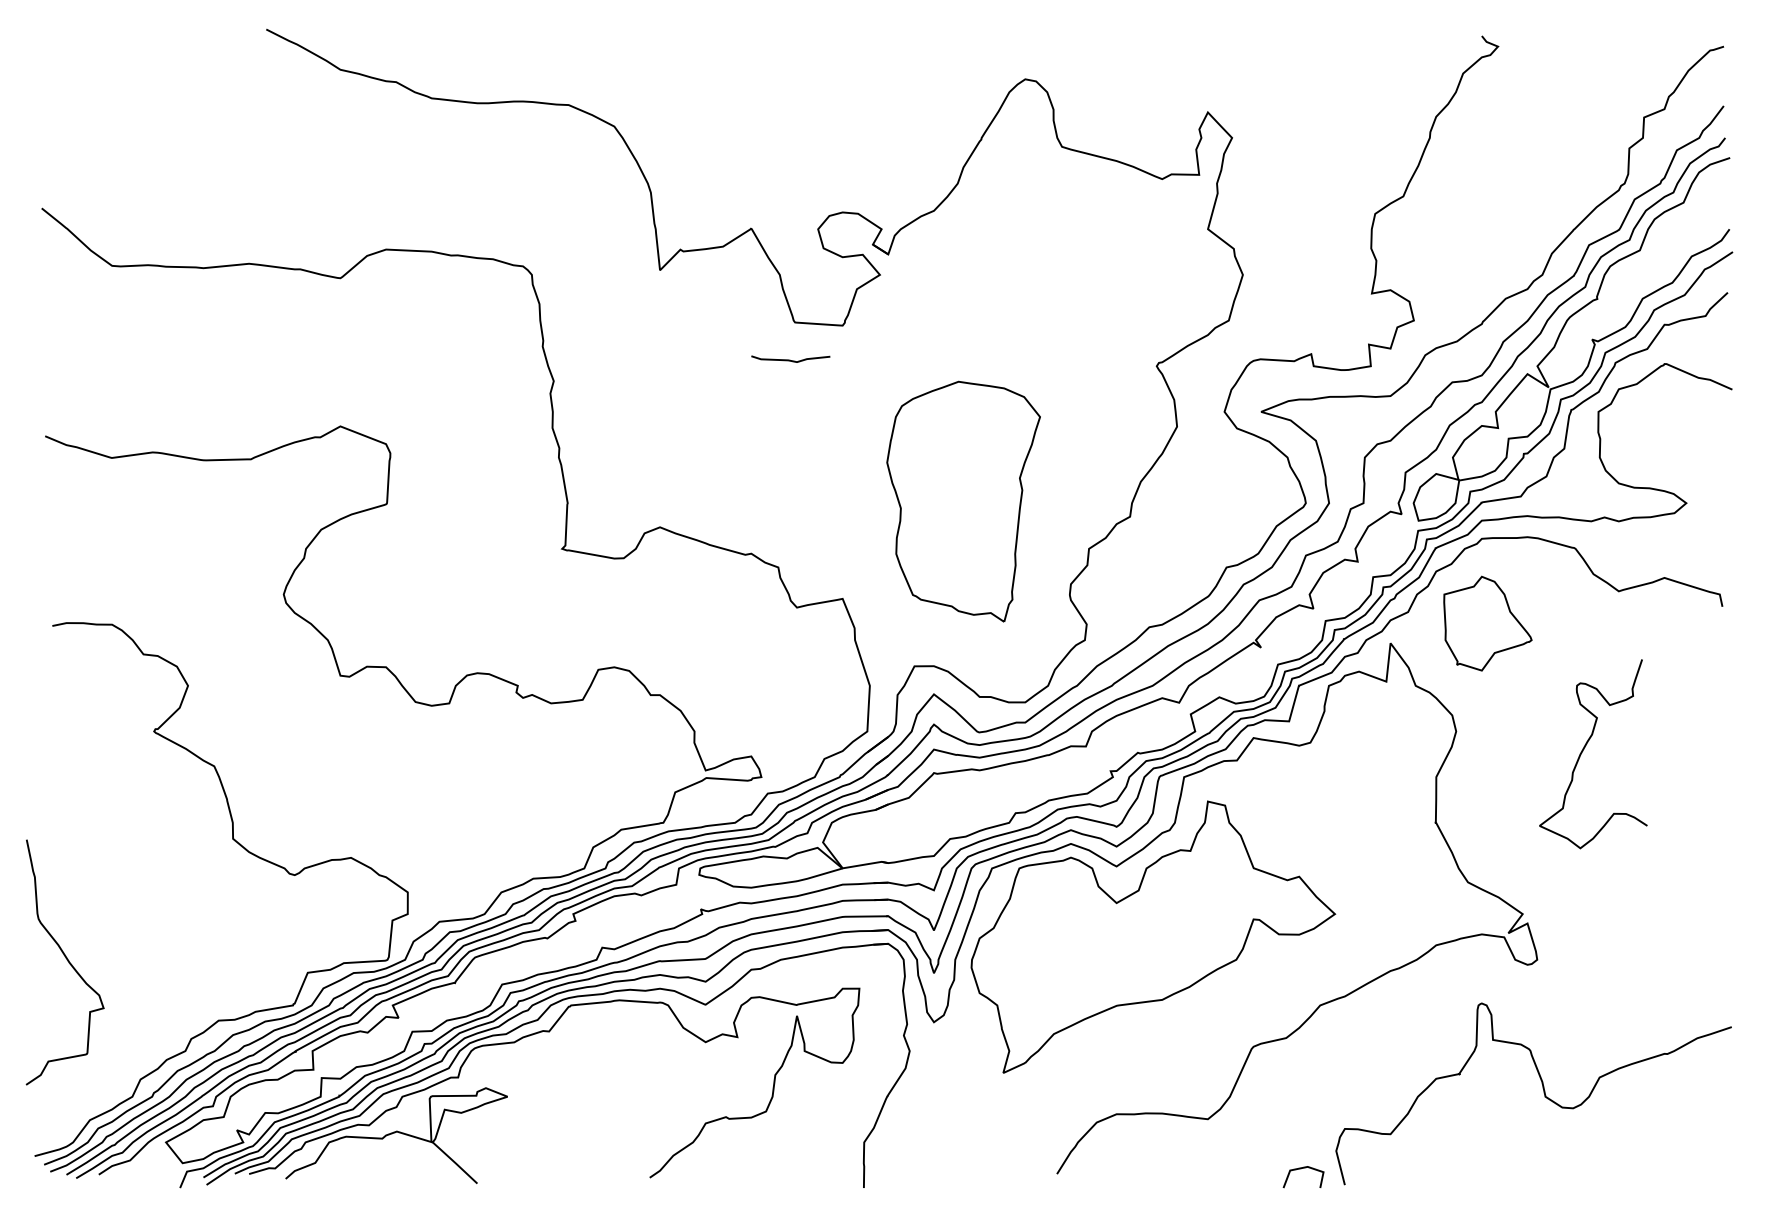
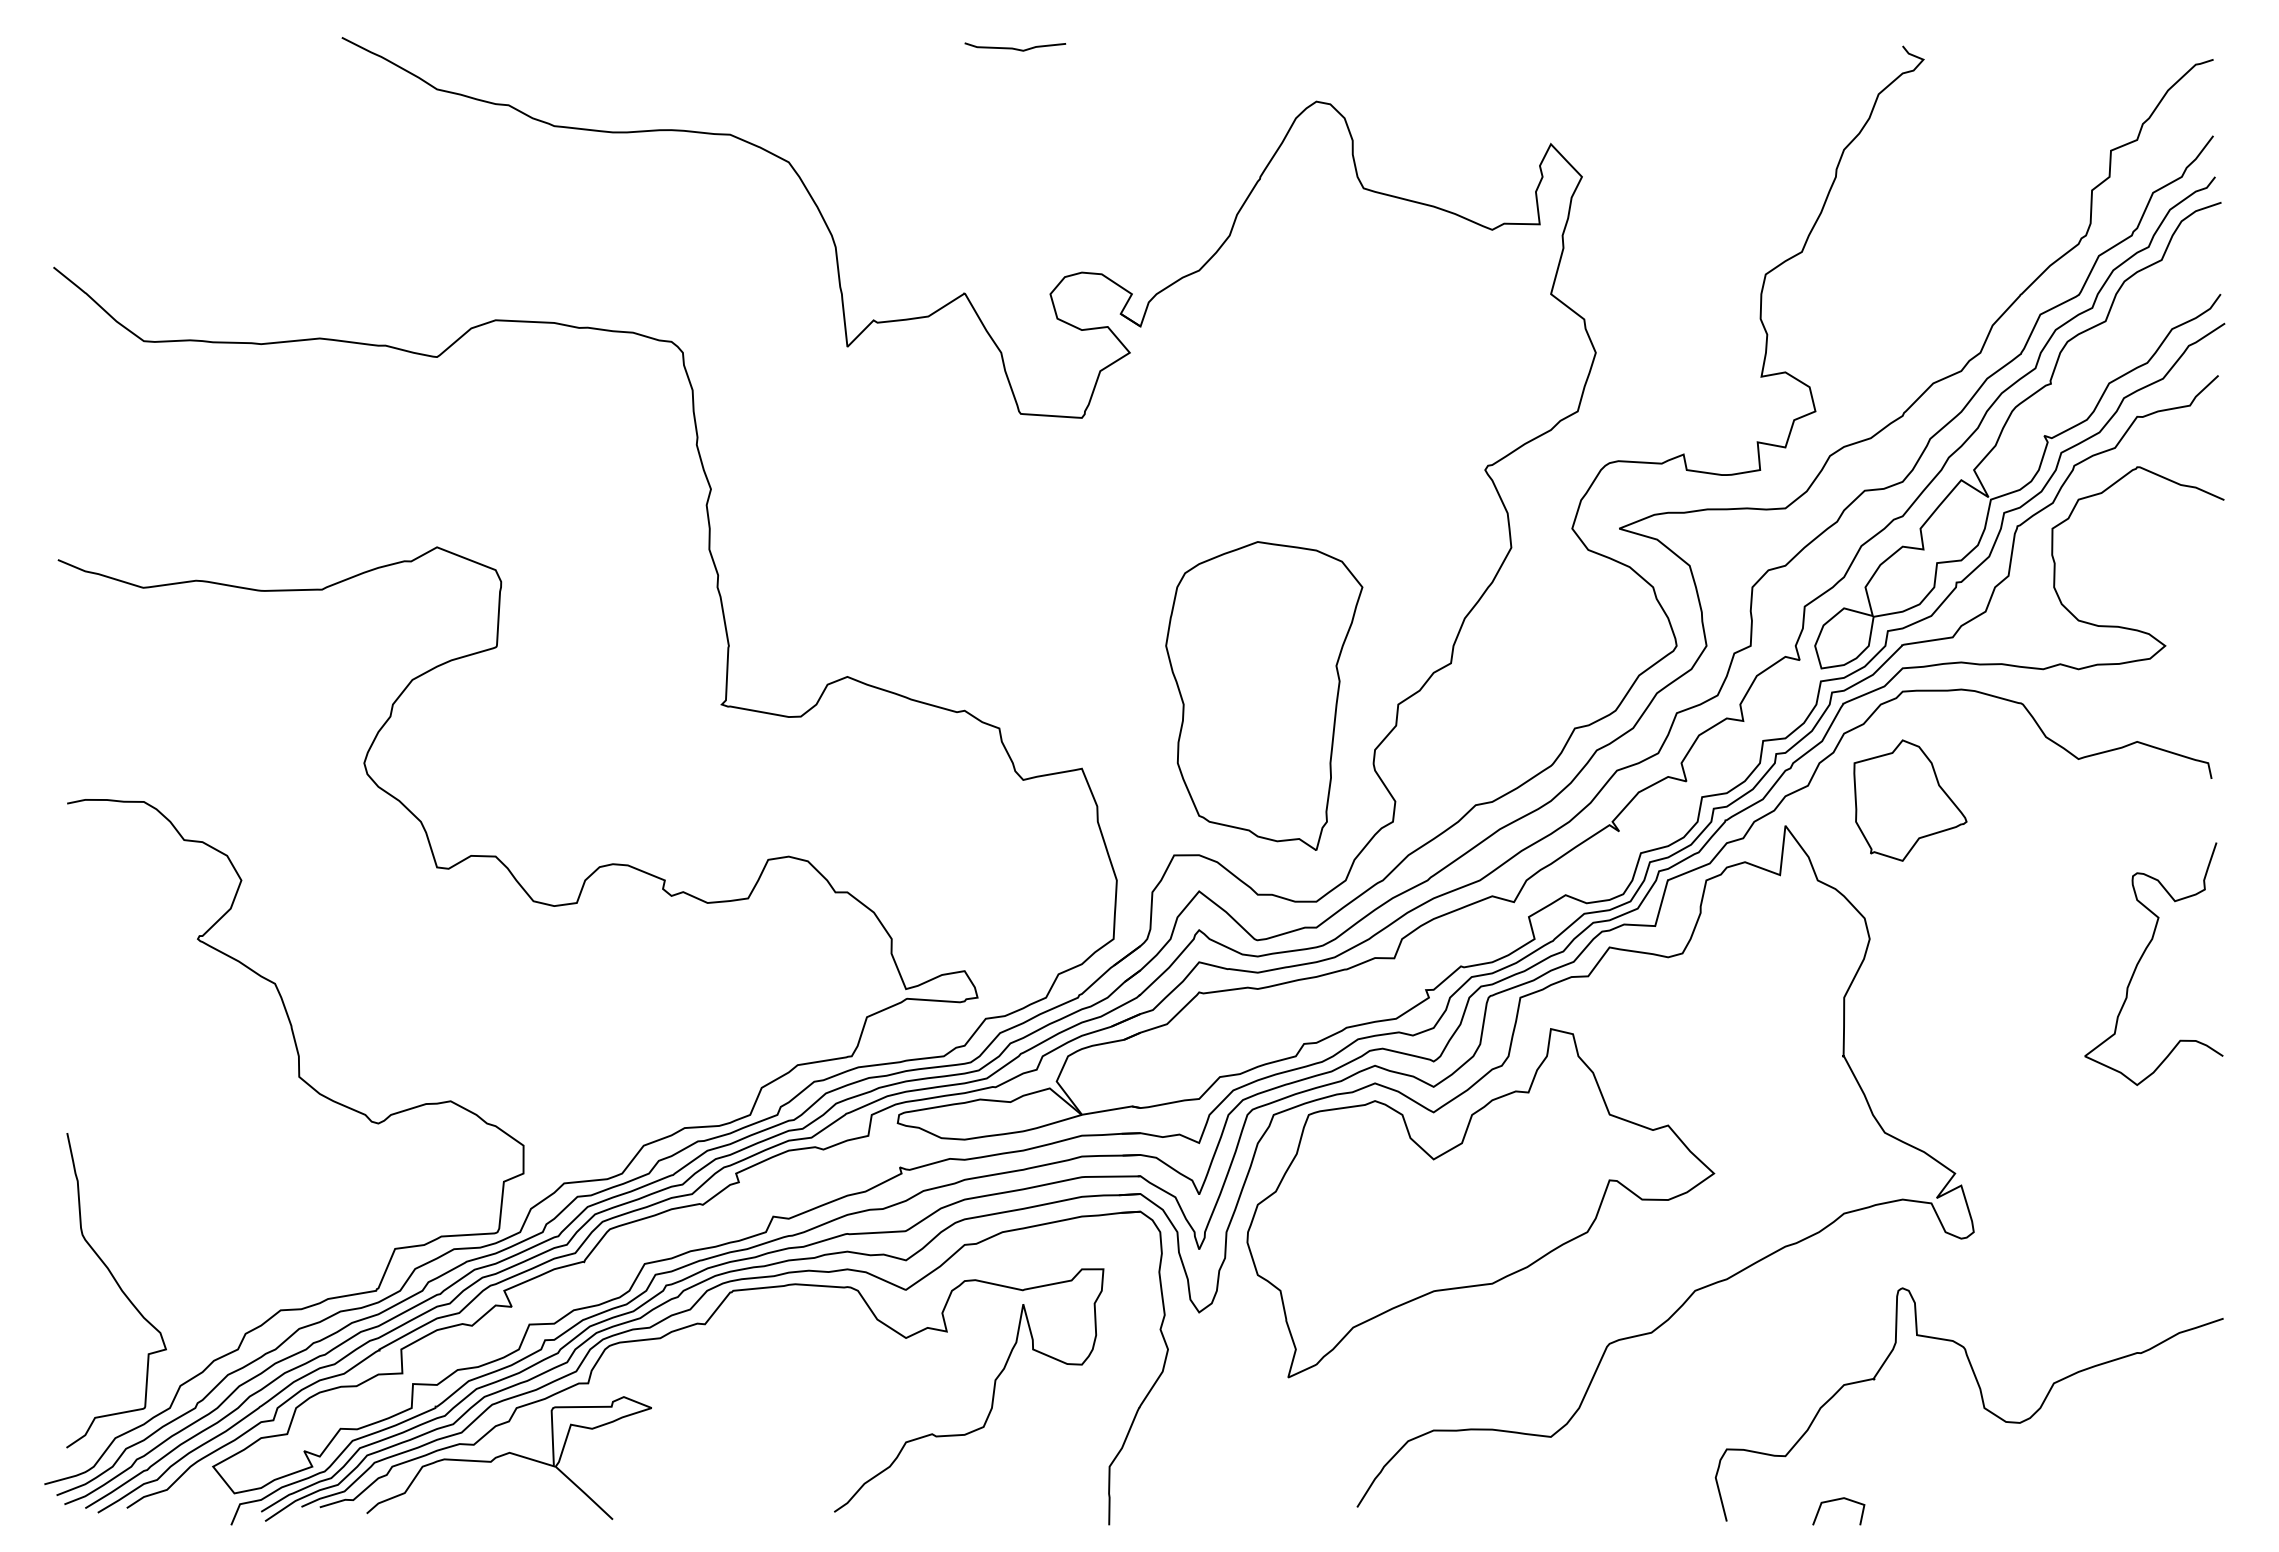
curve: (790, 360) -> (1015, 48), moved
part: (963, 501) -> (1264, 695), moved
curve: (1584, 748) -> (2142, 957), moved
curve: (66, 960) -> (118, 1287), moved
line: (1303, 1168) -> (1838, 1500), moved

